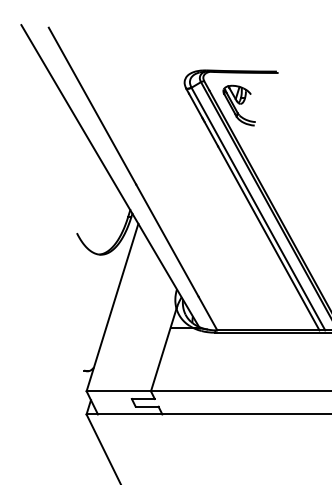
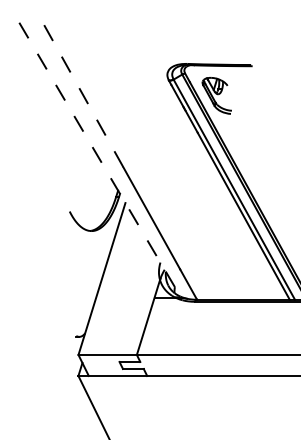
line: (93, 106) -> (84, 96), solid -> dashed
line: (109, 175) -> (99, 159), solid -> dashed

